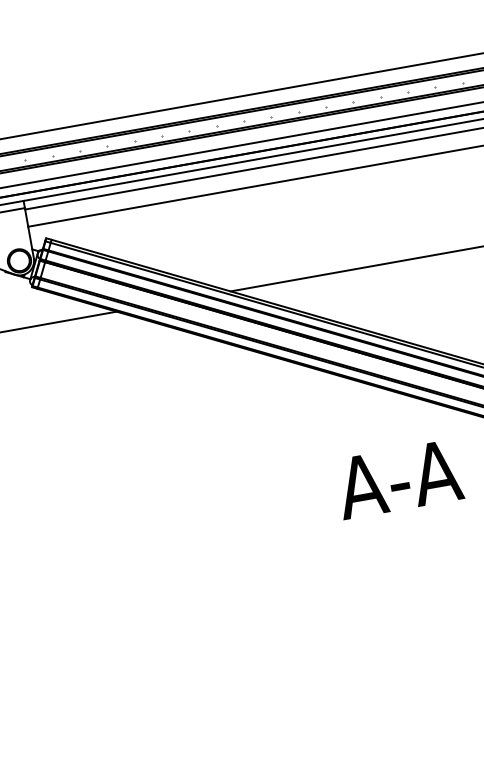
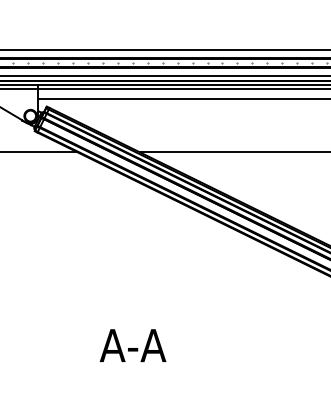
text: (398, 479) -> (132, 345), moved

